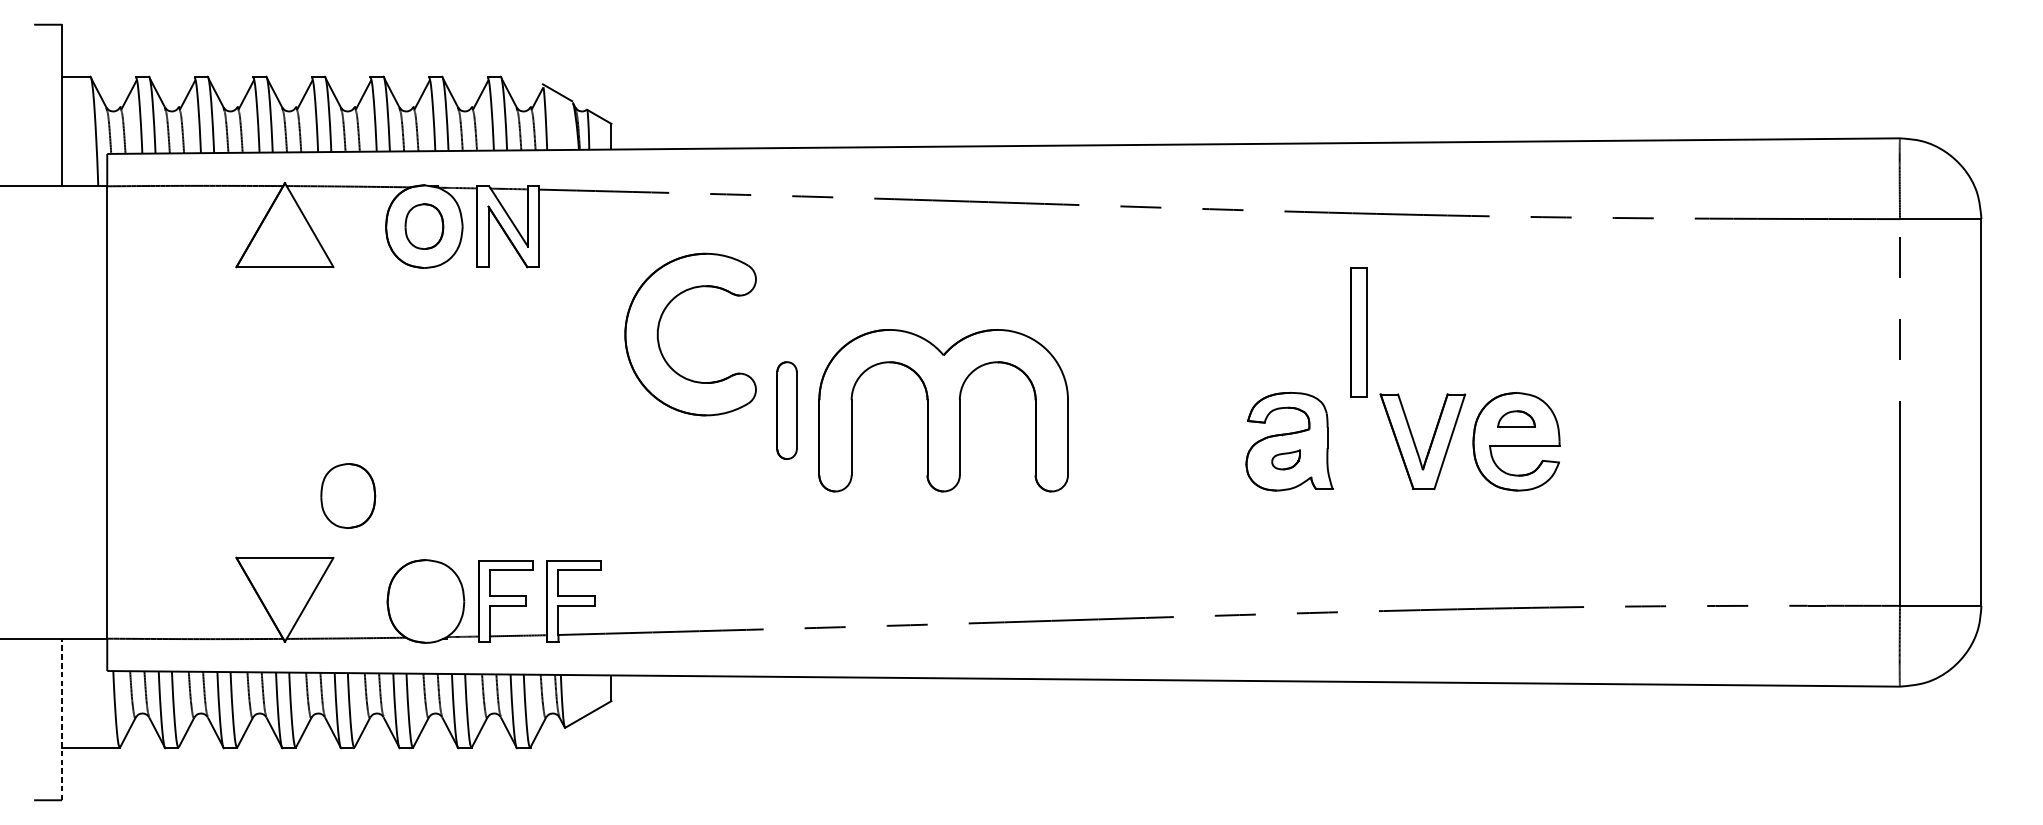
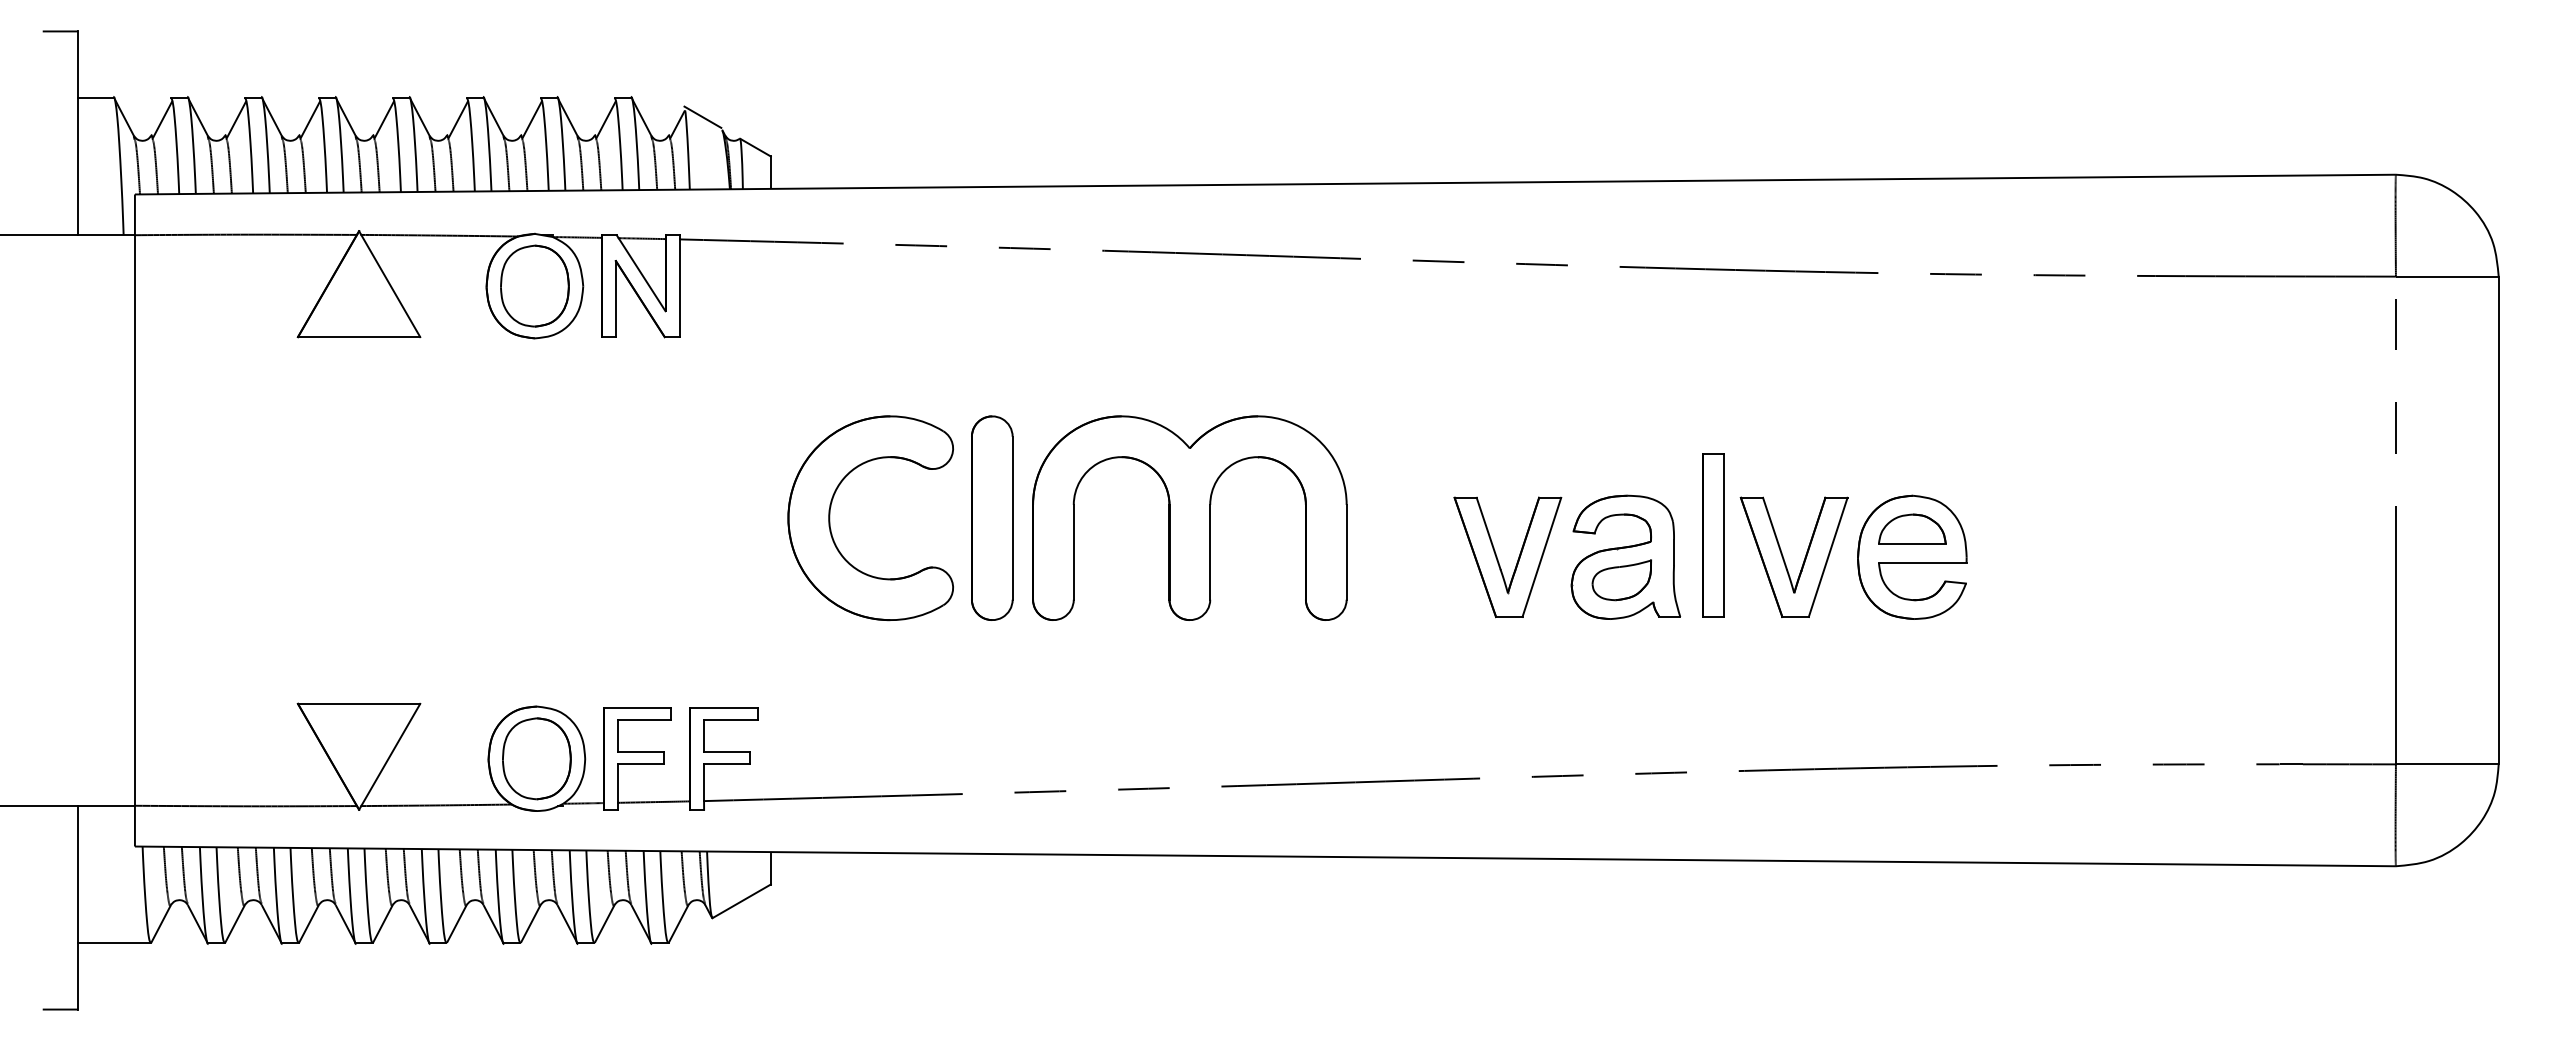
part: (424, 226) -> (534, 285), size x1.43
part: (1358, 332) -> (1713, 535), moved
part: (658, 334) -> (830, 518), moved
part: (787, 410) -> (992, 517), size x1.67
part: (1516, 418) -> (1912, 528), size x1.43
part: (1188, 443) -> (1498, 559), added
part: (1285, 460) -> (1621, 580), size x1.67
part: (347, 495) -> (536, 758), moved
line: (62, 719) -> (78, 907), dashed -> solid

